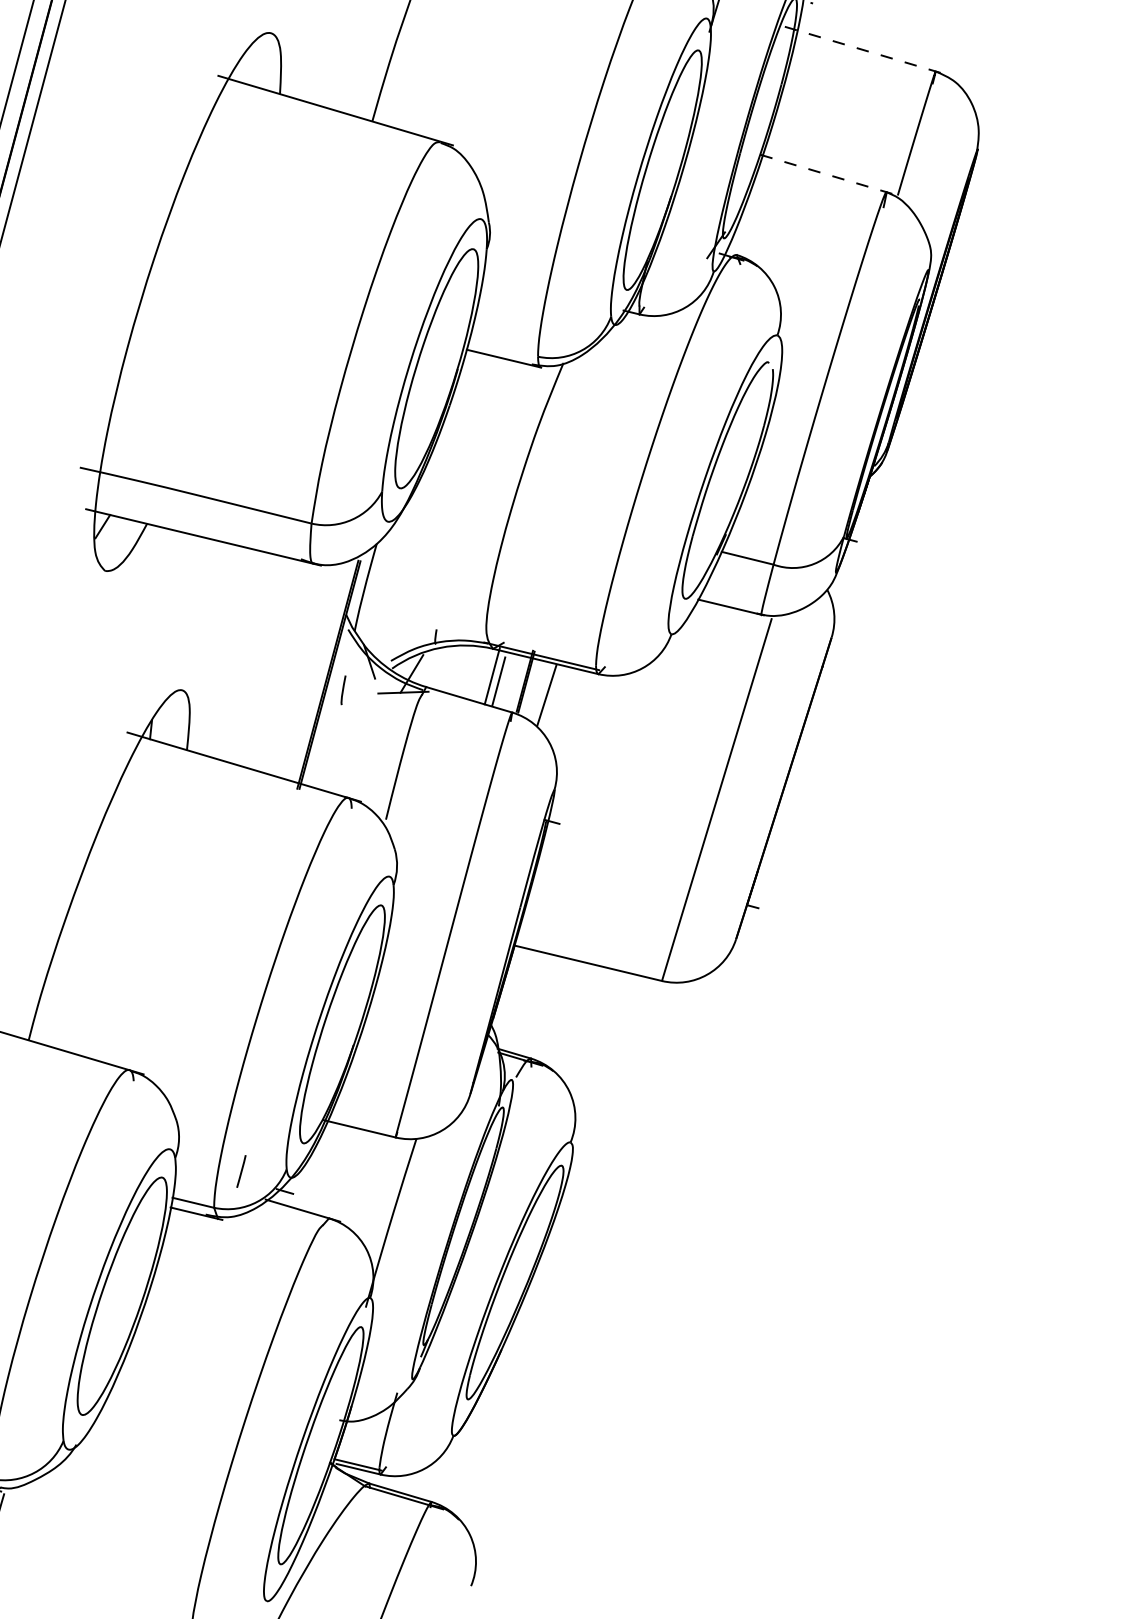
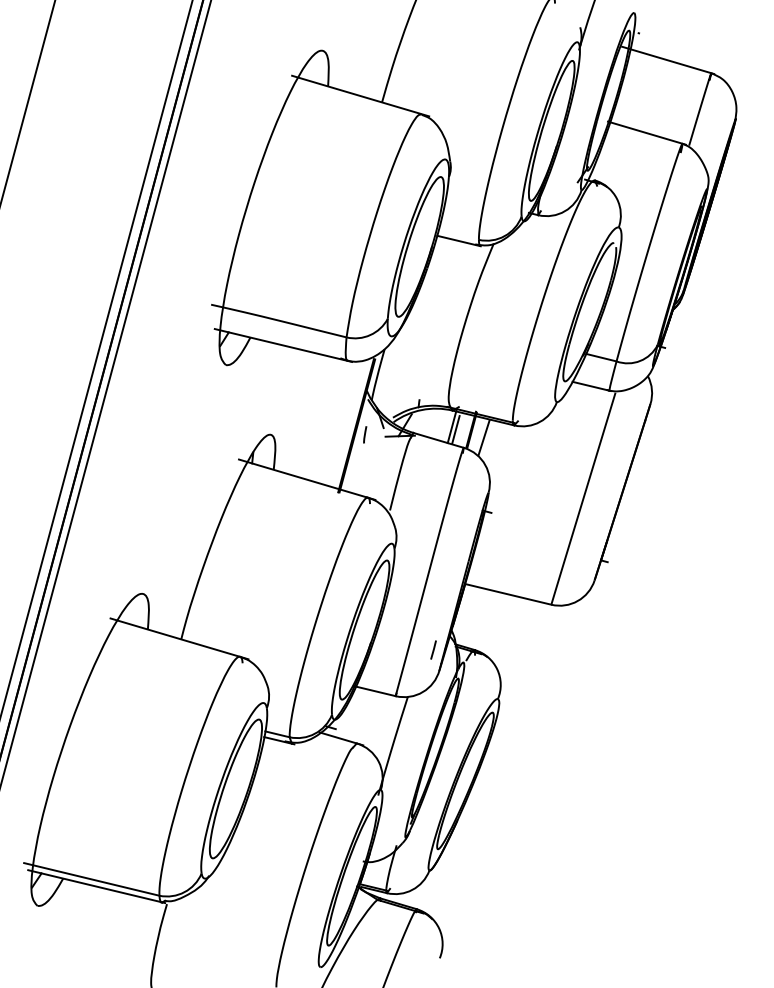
line: (860, 49) -> (667, 60), dashed -> solid
line: (824, 174) -> (646, 133), dashed -> solid
line: (241, 1170) -> (433, 649), moved

